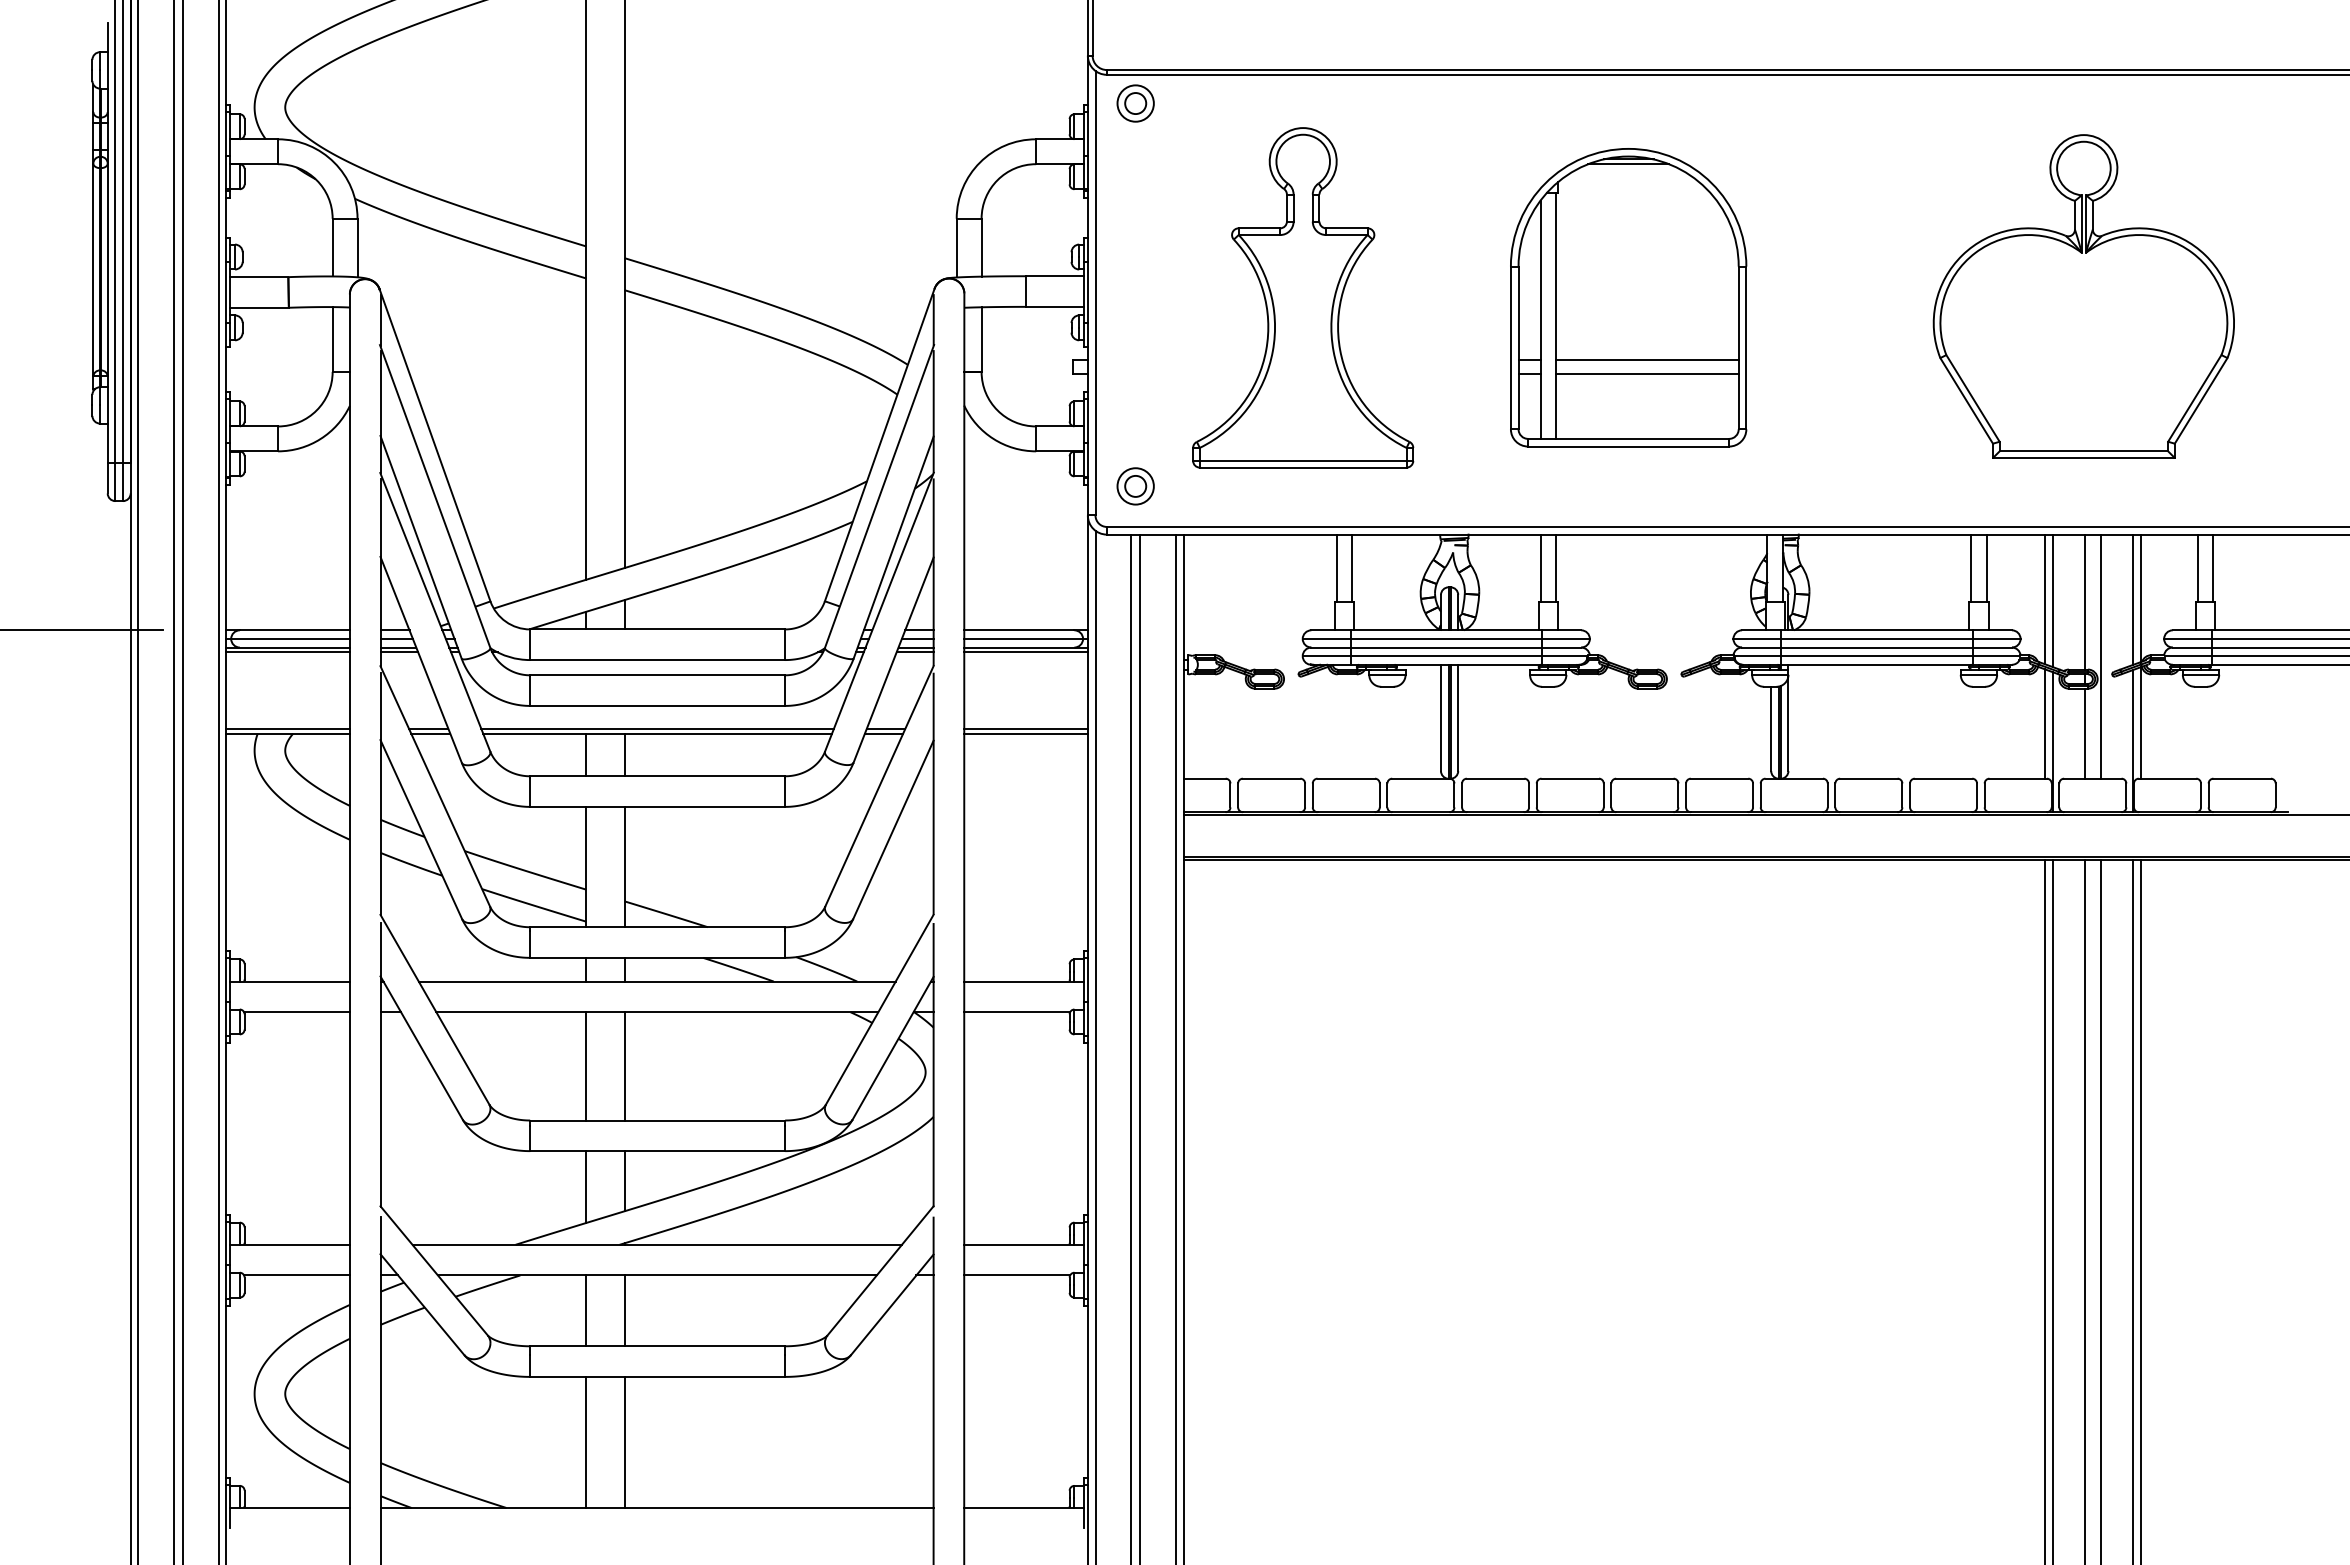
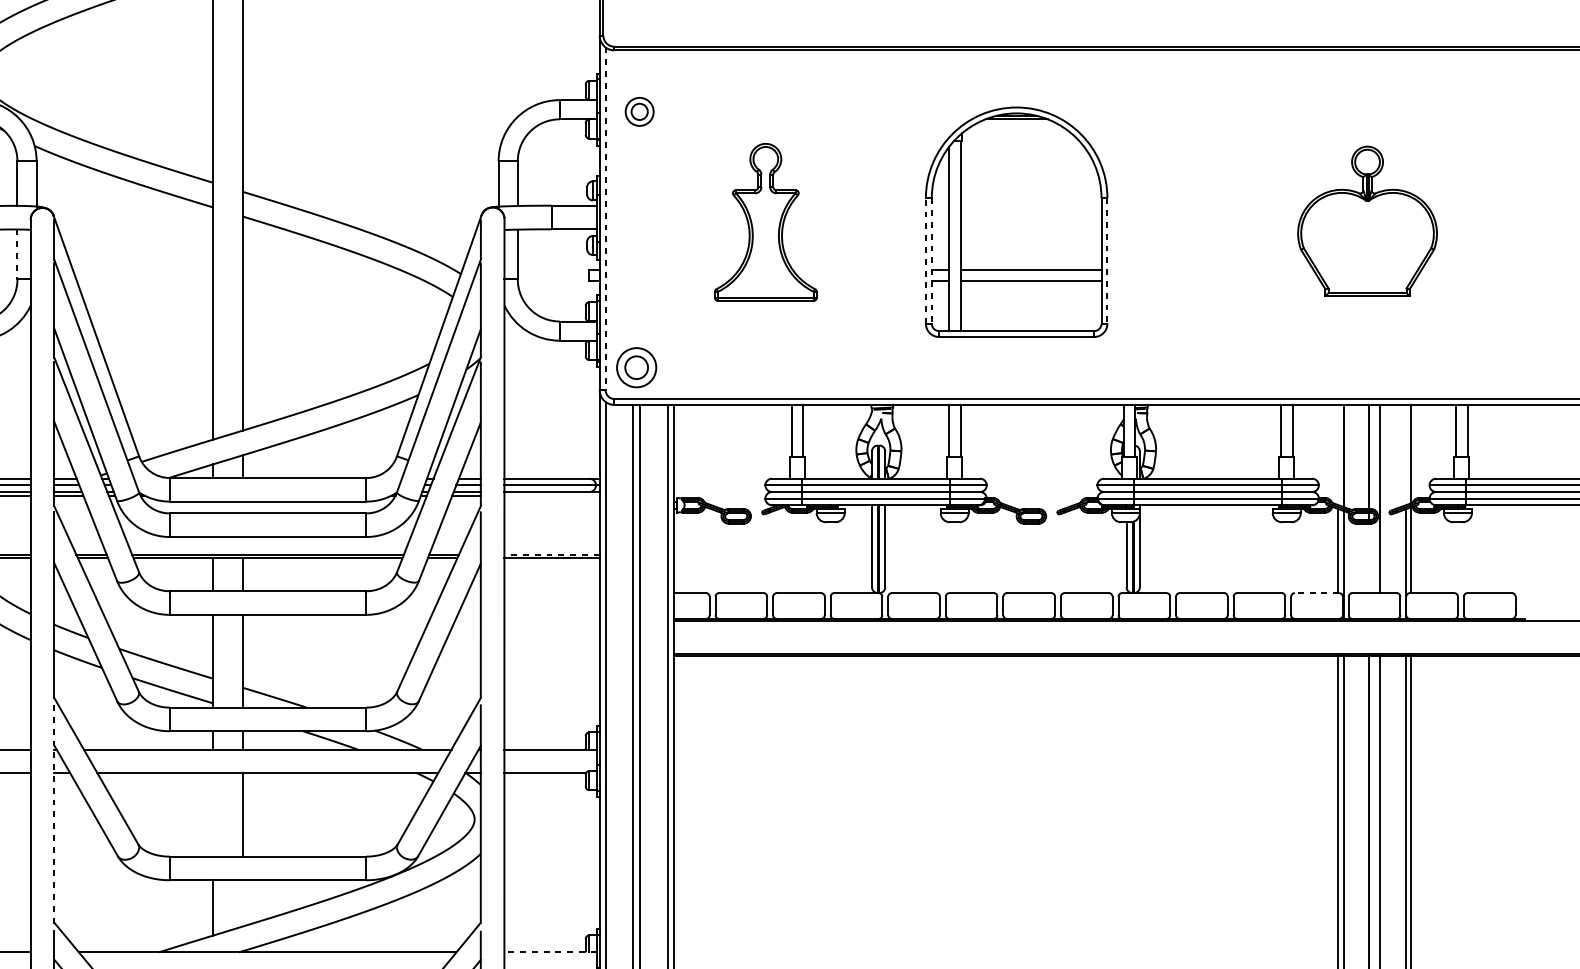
part: (1135, 103) -> (639, 111), moved
line: (1095, 293) -> (605, 219), solid -> dashed
part: (2083, 296) -> (1367, 221), size x0.6
part: (1303, 297) -> (765, 222), size x0.6
line: (332, 340) -> (17, 255), solid -> dashed
line: (1510, 347) -> (925, 260), solid -> dashed
line: (1518, 348) -> (931, 261), solid -> dashed
line: (1746, 348) -> (1107, 261), solid -> dashed
part: (1135, 486) -> (636, 367), size x1.4
line: (2044, 599) -> (1337, 454), removed
line: (2133, 599) -> (1405, 454), removed
line: (1025, 652) -> (551, 495), removed
line: (1026, 728) -> (552, 554), solid -> dashed
line: (2085, 733) -> (1368, 558), removed
line: (2018, 778) -> (1317, 592), solid -> dashed
line: (380, 1065) -> (54, 814), solid -> dashed
line: (586, 1066) -> (213, 814), removed
line: (624, 1181) -> (242, 903), removed
line: (1024, 1244) -> (550, 952), solid -> dashed

